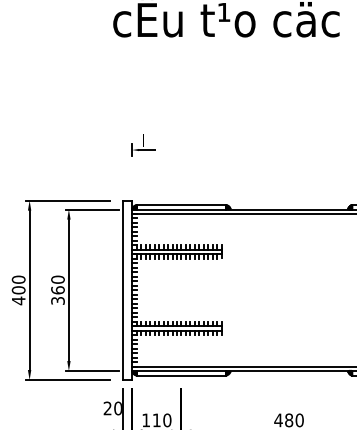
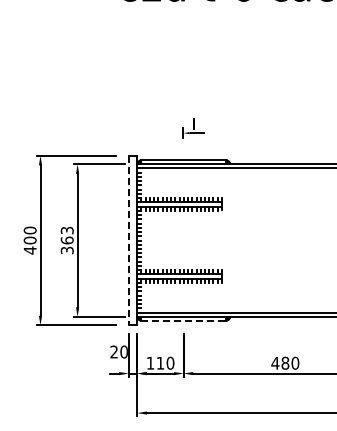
part: (142, 145) -> (193, 128), moved
text: (57, 279) -> (66, 230), 360 -> 363
line: (122, 290) -> (128, 240), solid -> dashed
line: (182, 376) -> (184, 321), solid -> dashed

